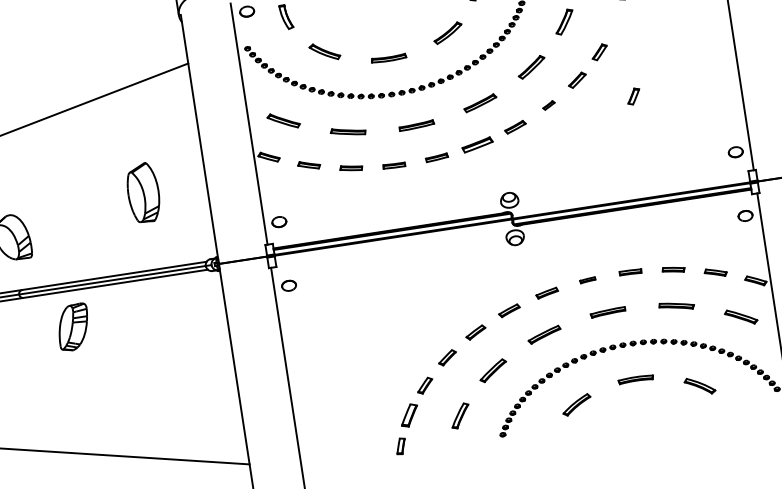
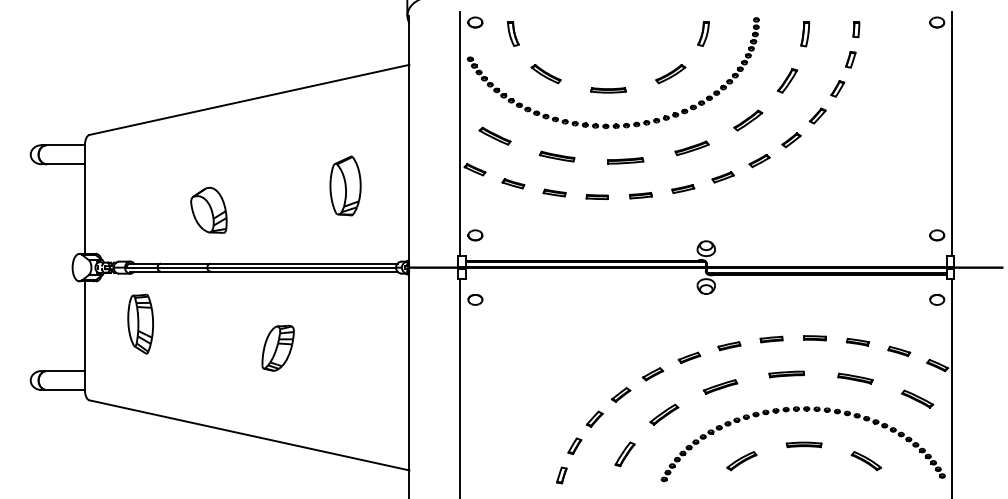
part: (633, 96) -> (837, 88), moved
part: (548, 105) -> (759, 160), size x1.67
part: (477, 144) -> (683, 188), size x0.71
part: (587, 280) -> (771, 339), size x1.43
part: (72, 326) -> (277, 347), moved
part: (409, 415) -> (574, 446), size x0.71

